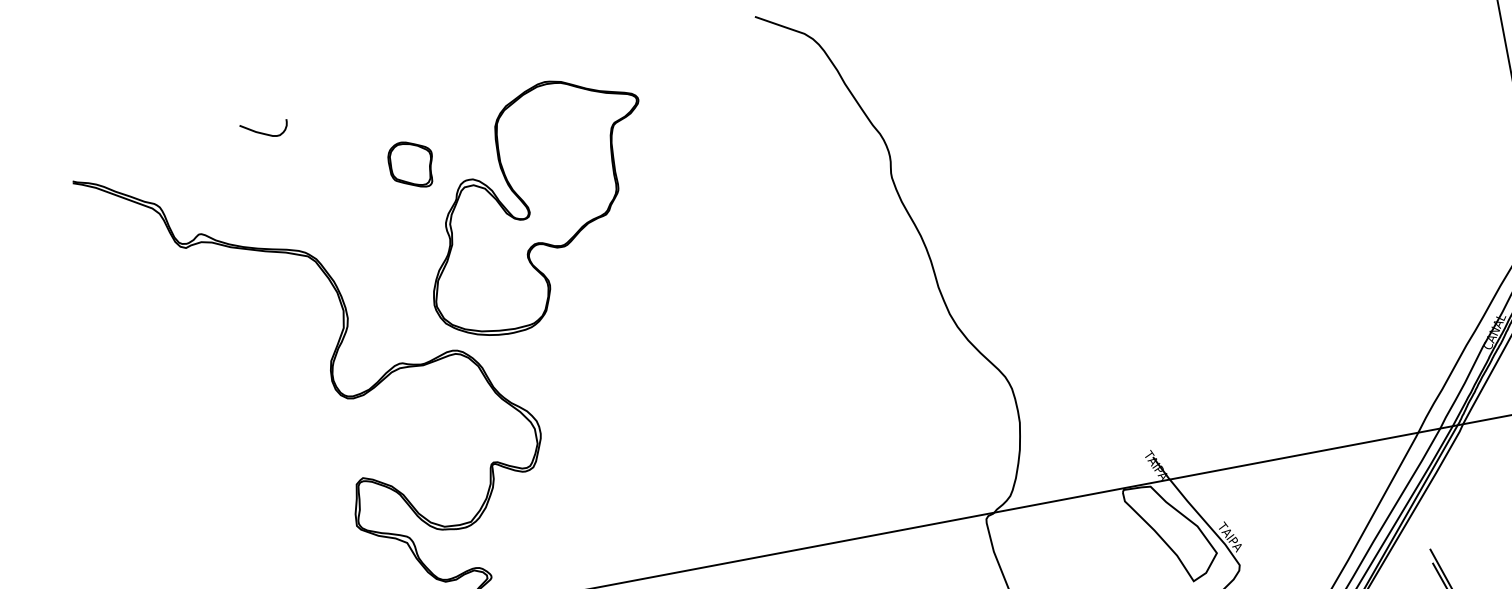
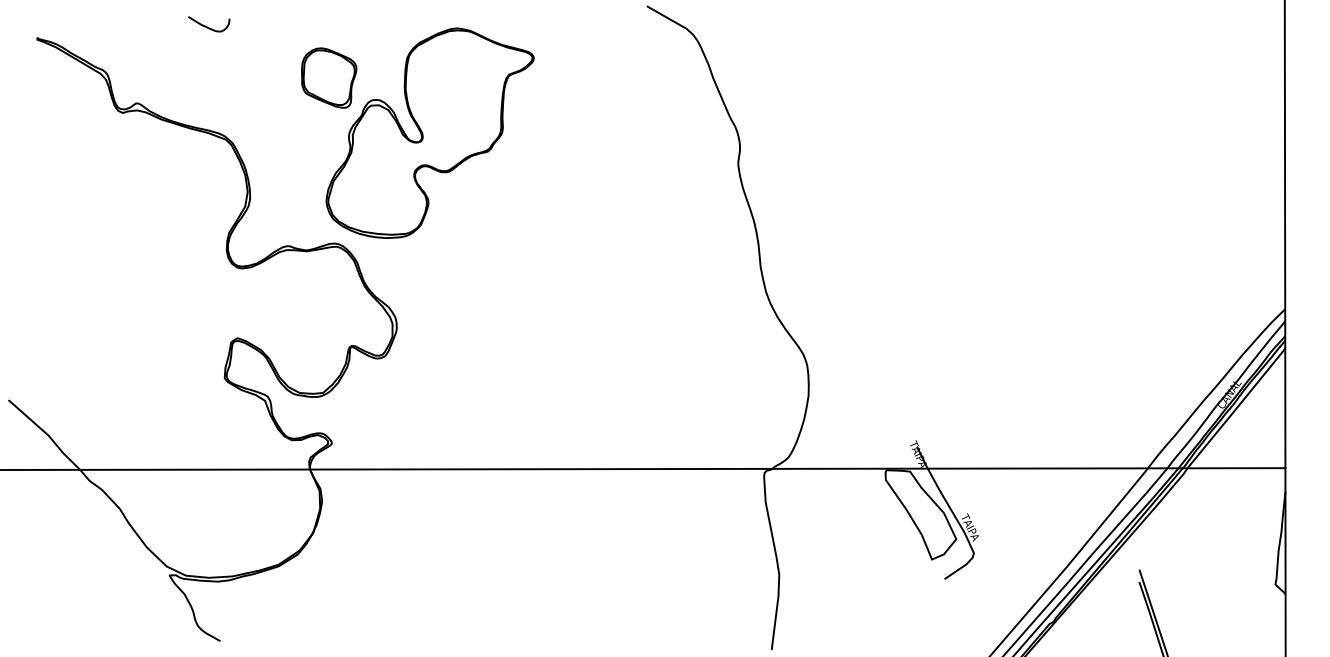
part: (411, 164) -> (329, 77), size x1.43

